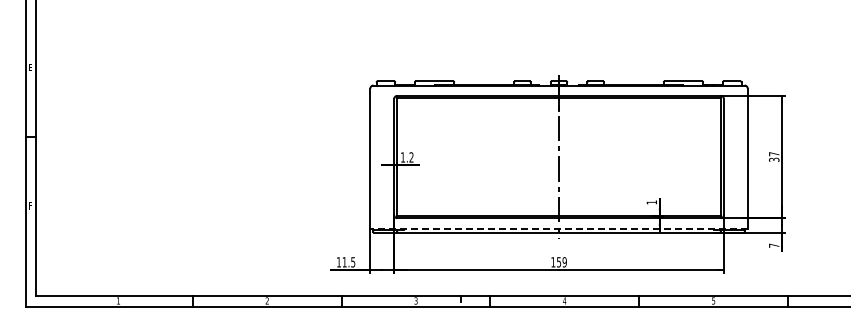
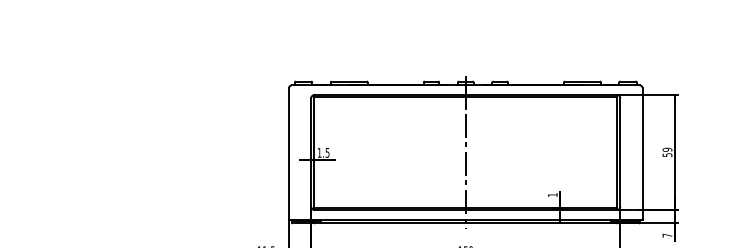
text: (774, 156) -> (667, 151), 37 -> 59
text: (411, 157) -> (327, 152), 1.2 -> 1.5
line: (559, 228) -> (466, 219), dashed -> solid

